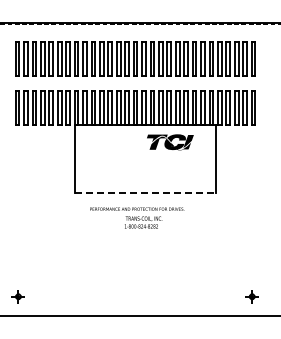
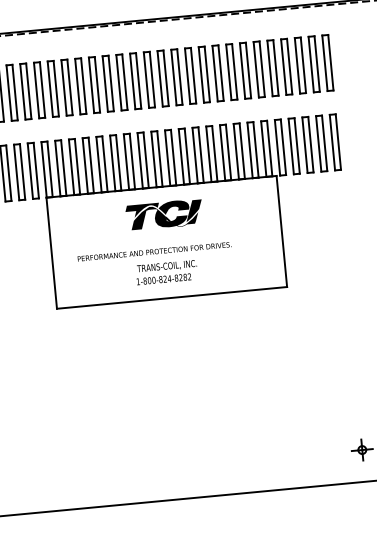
part: (170, 142) -> (164, 215), moved
line: (145, 193) -> (172, 298), dashed -> solid
text: (137, 217) -> (156, 265), moved

